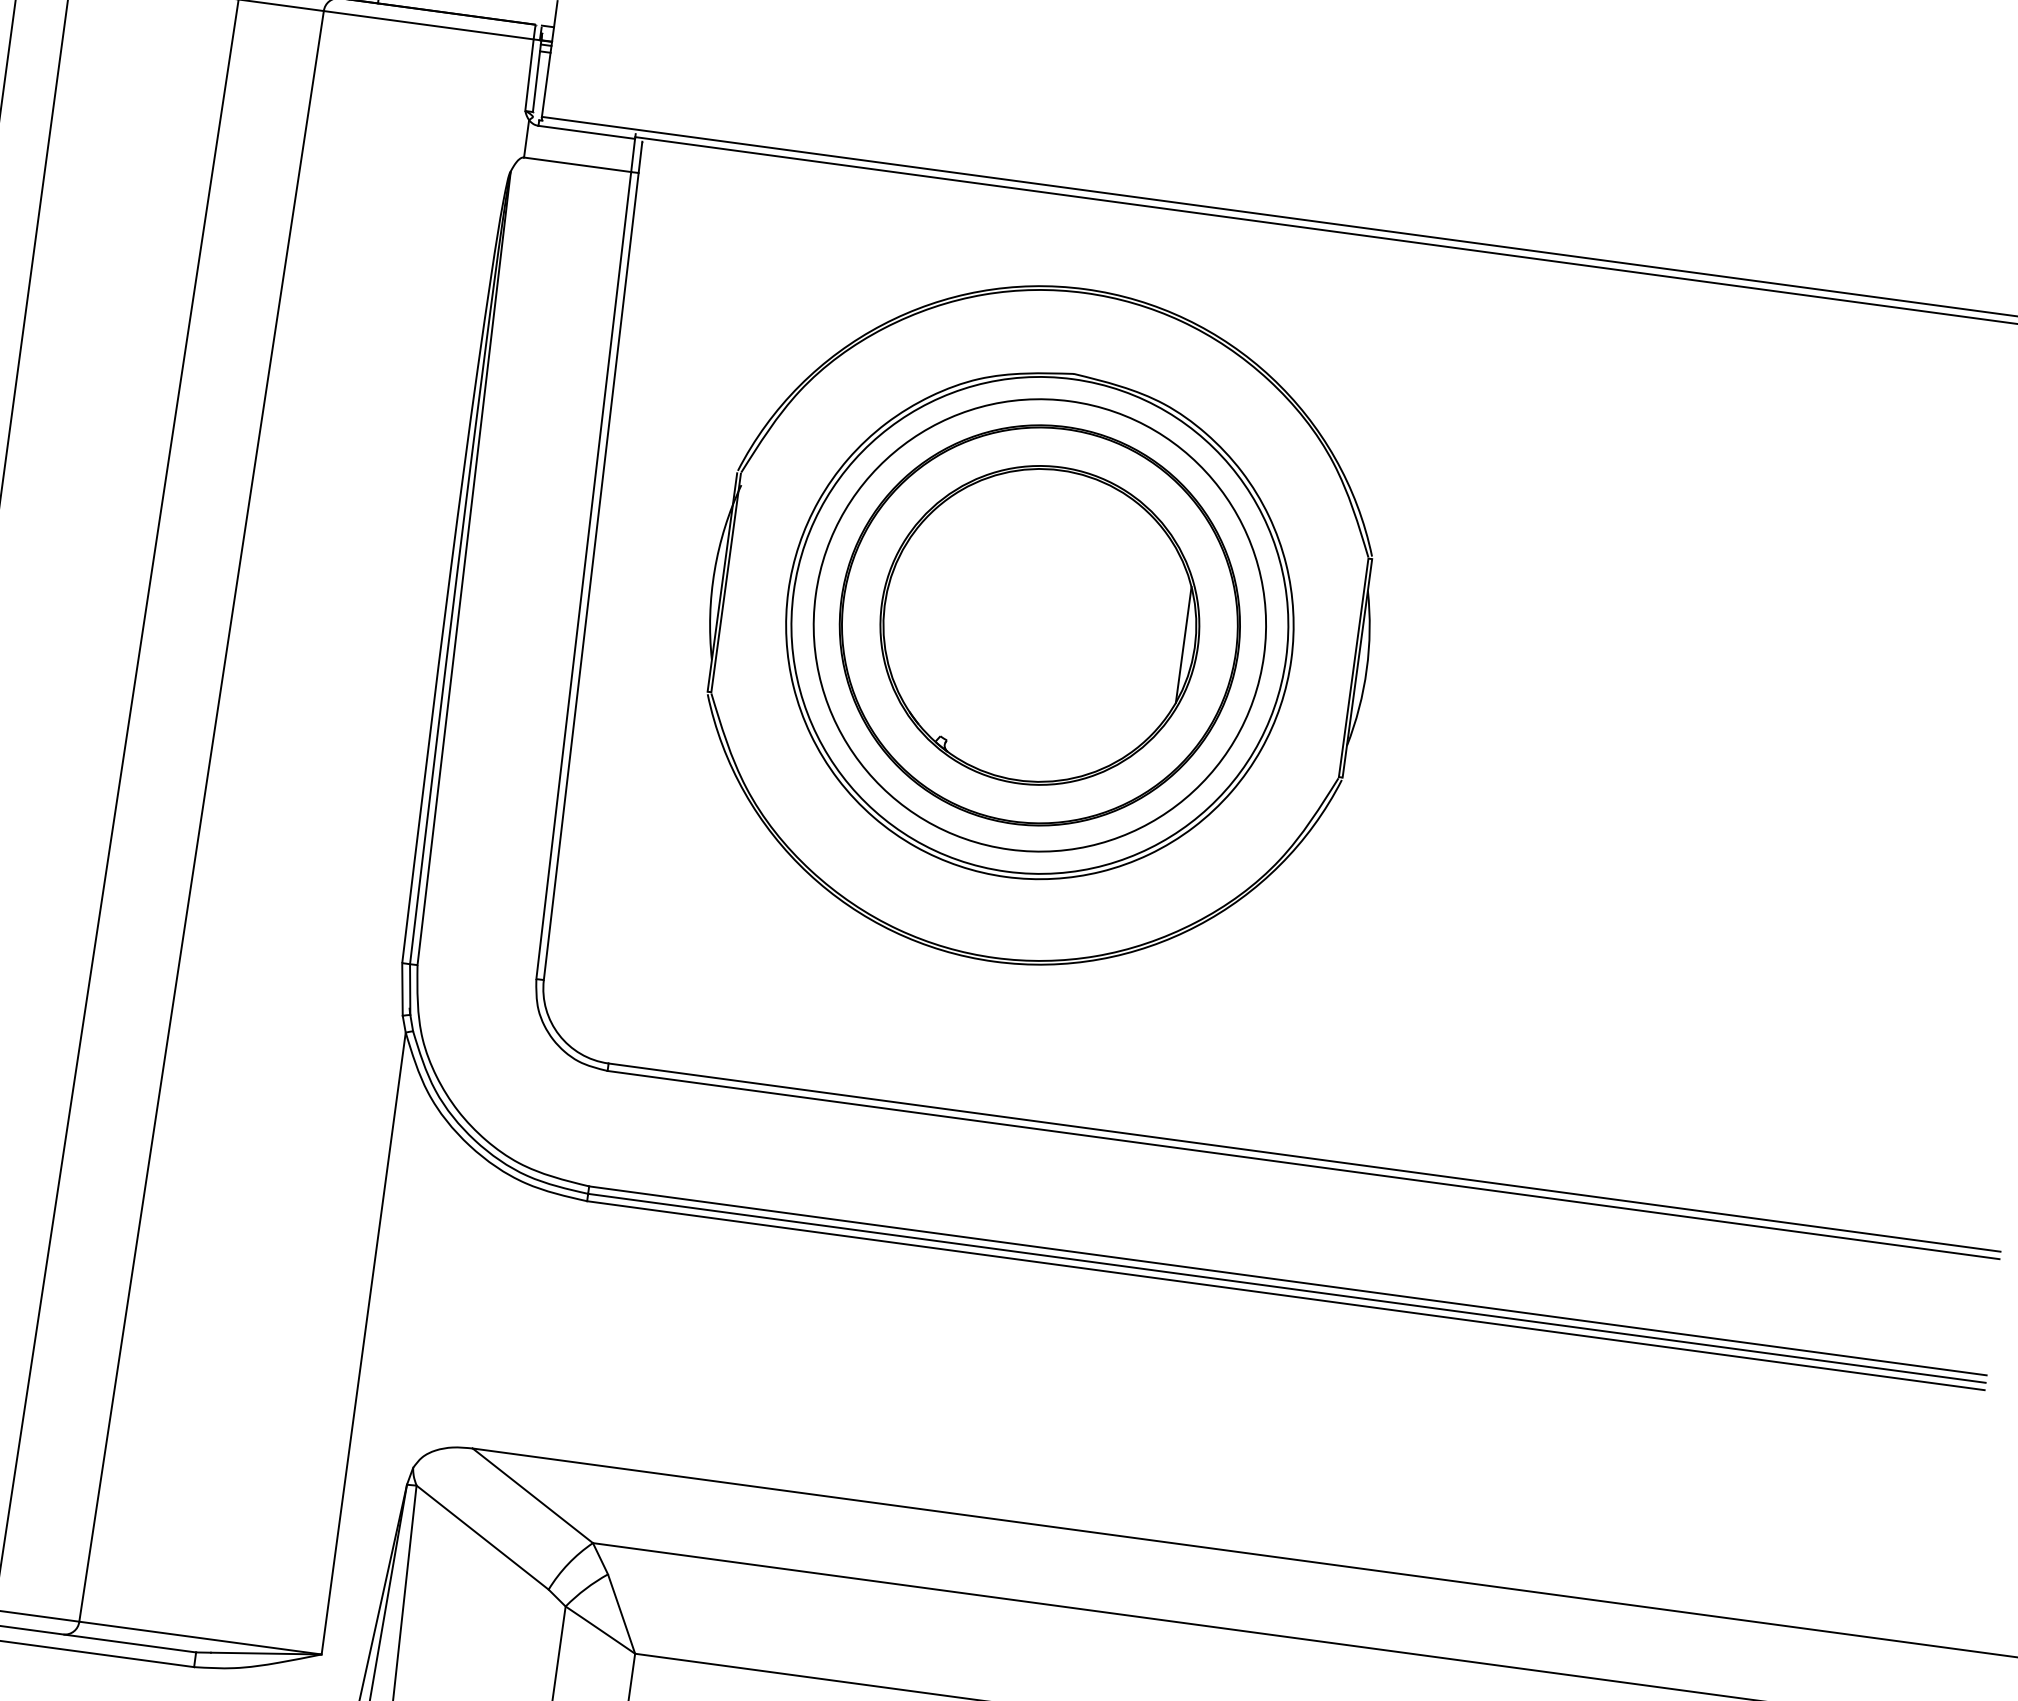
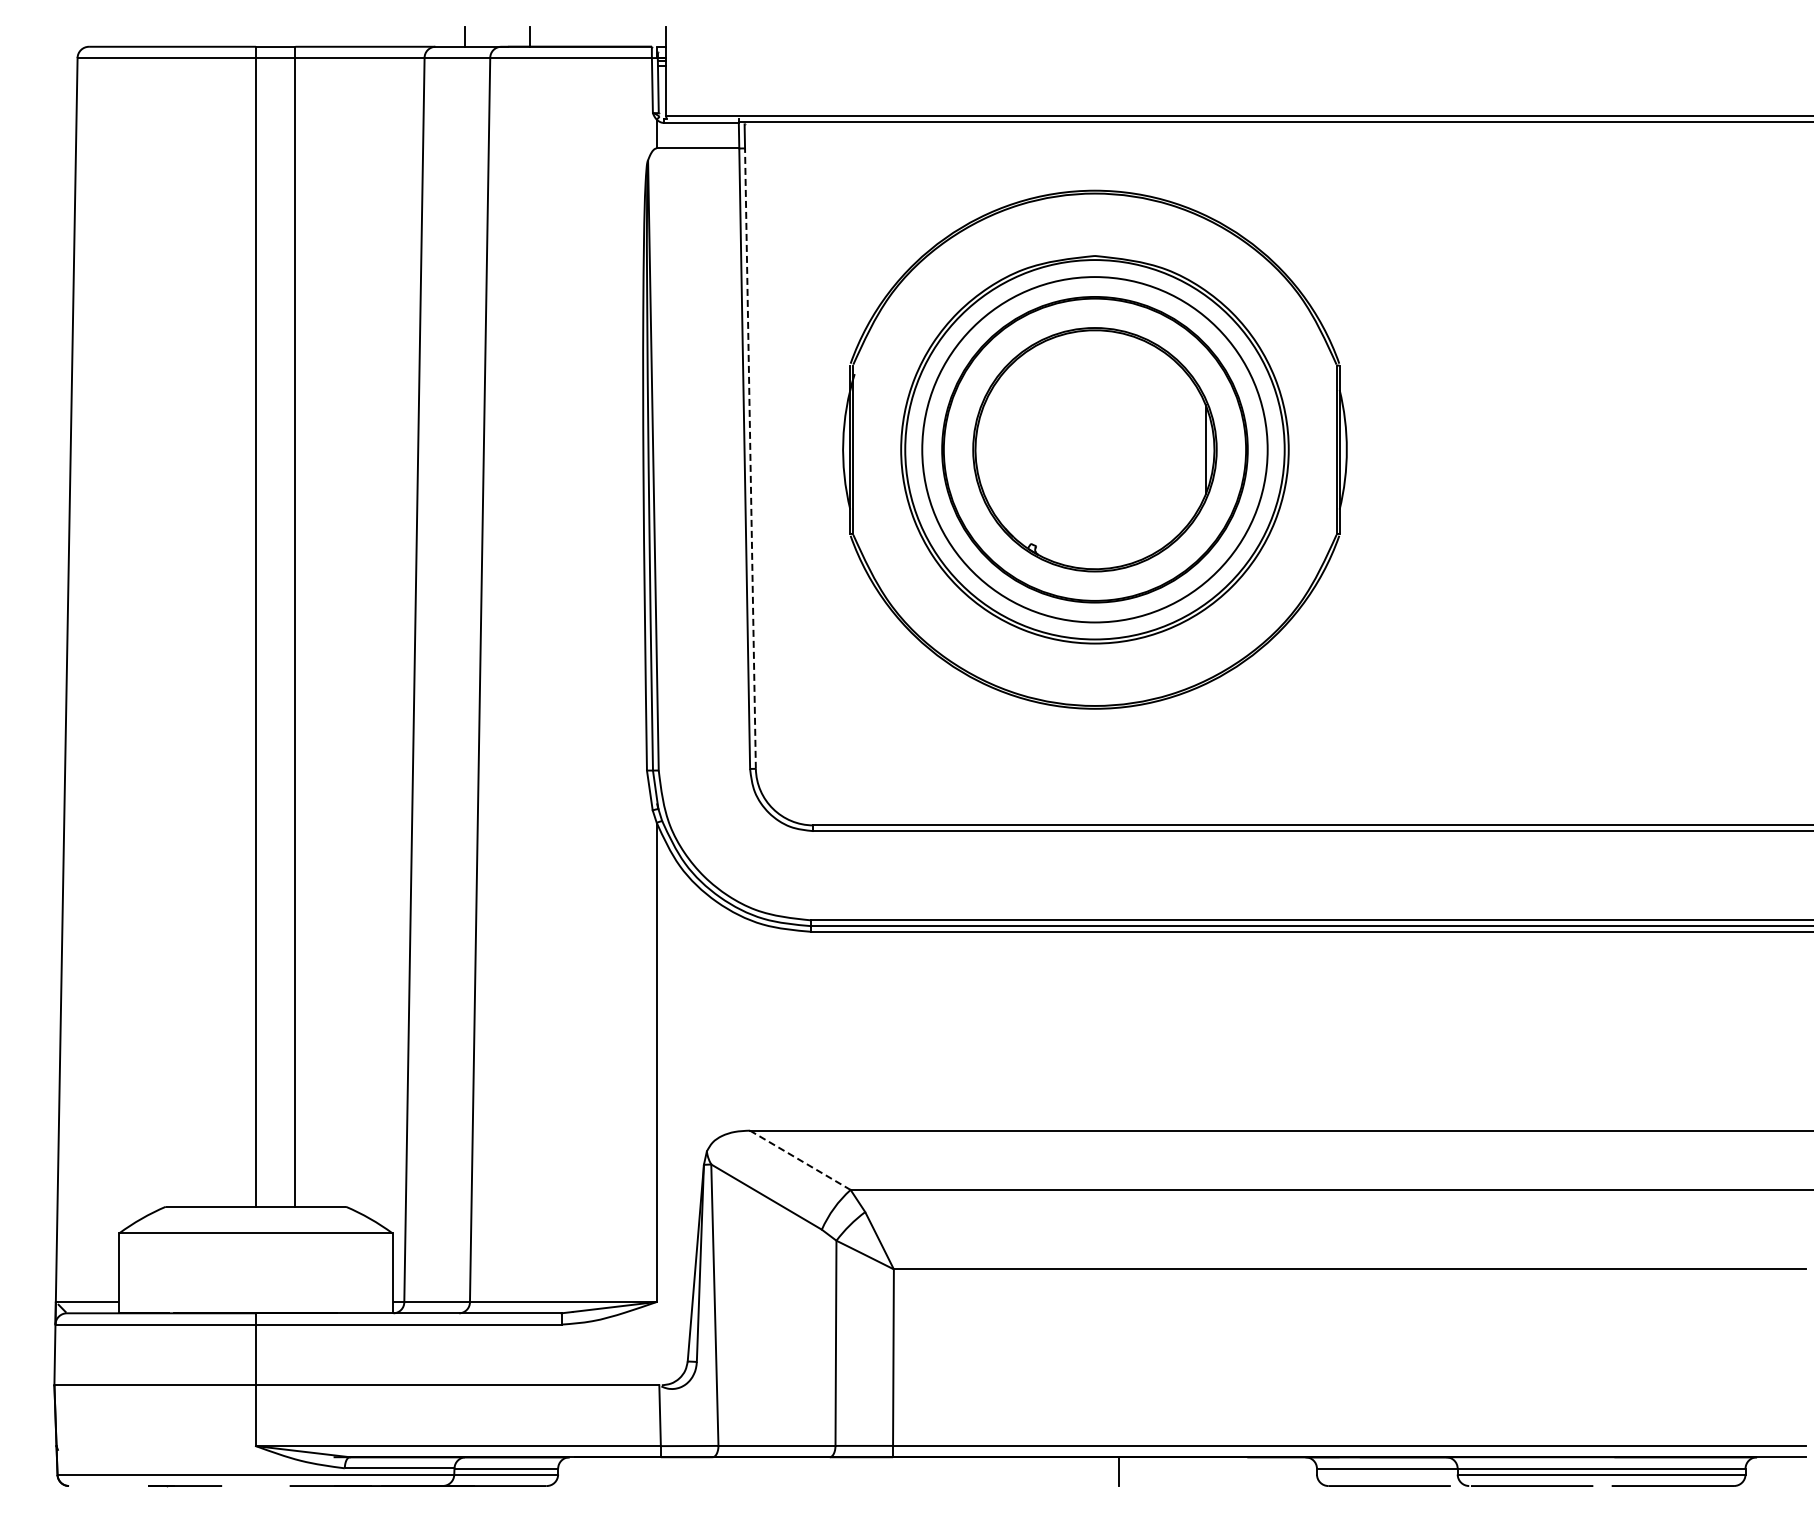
line: (591, 576) -> (750, 458), solid -> dashed
line: (533, 1496) -> (800, 1160), solid -> dashed

